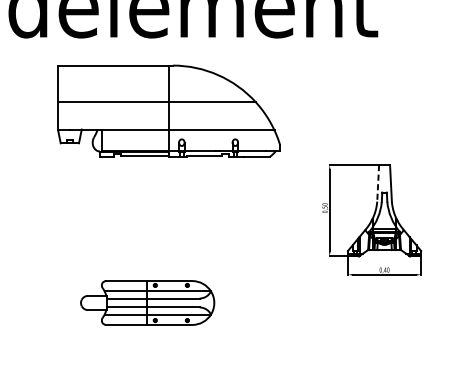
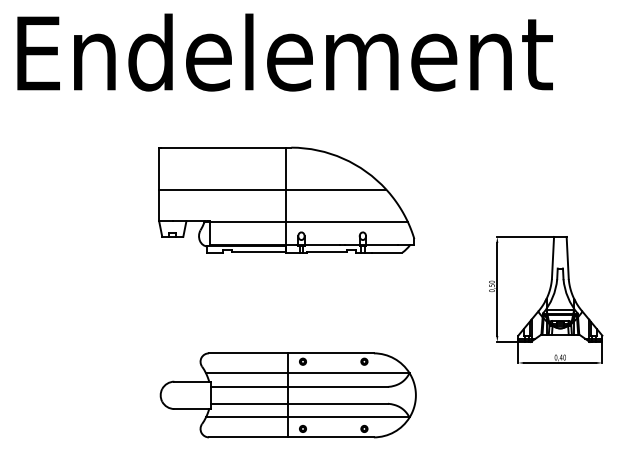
part: (168, 110) -> (286, 199), moved
line: (377, 183) -> (552, 258), dashed -> solid
part: (147, 303) -> (287, 395), size x1.67

